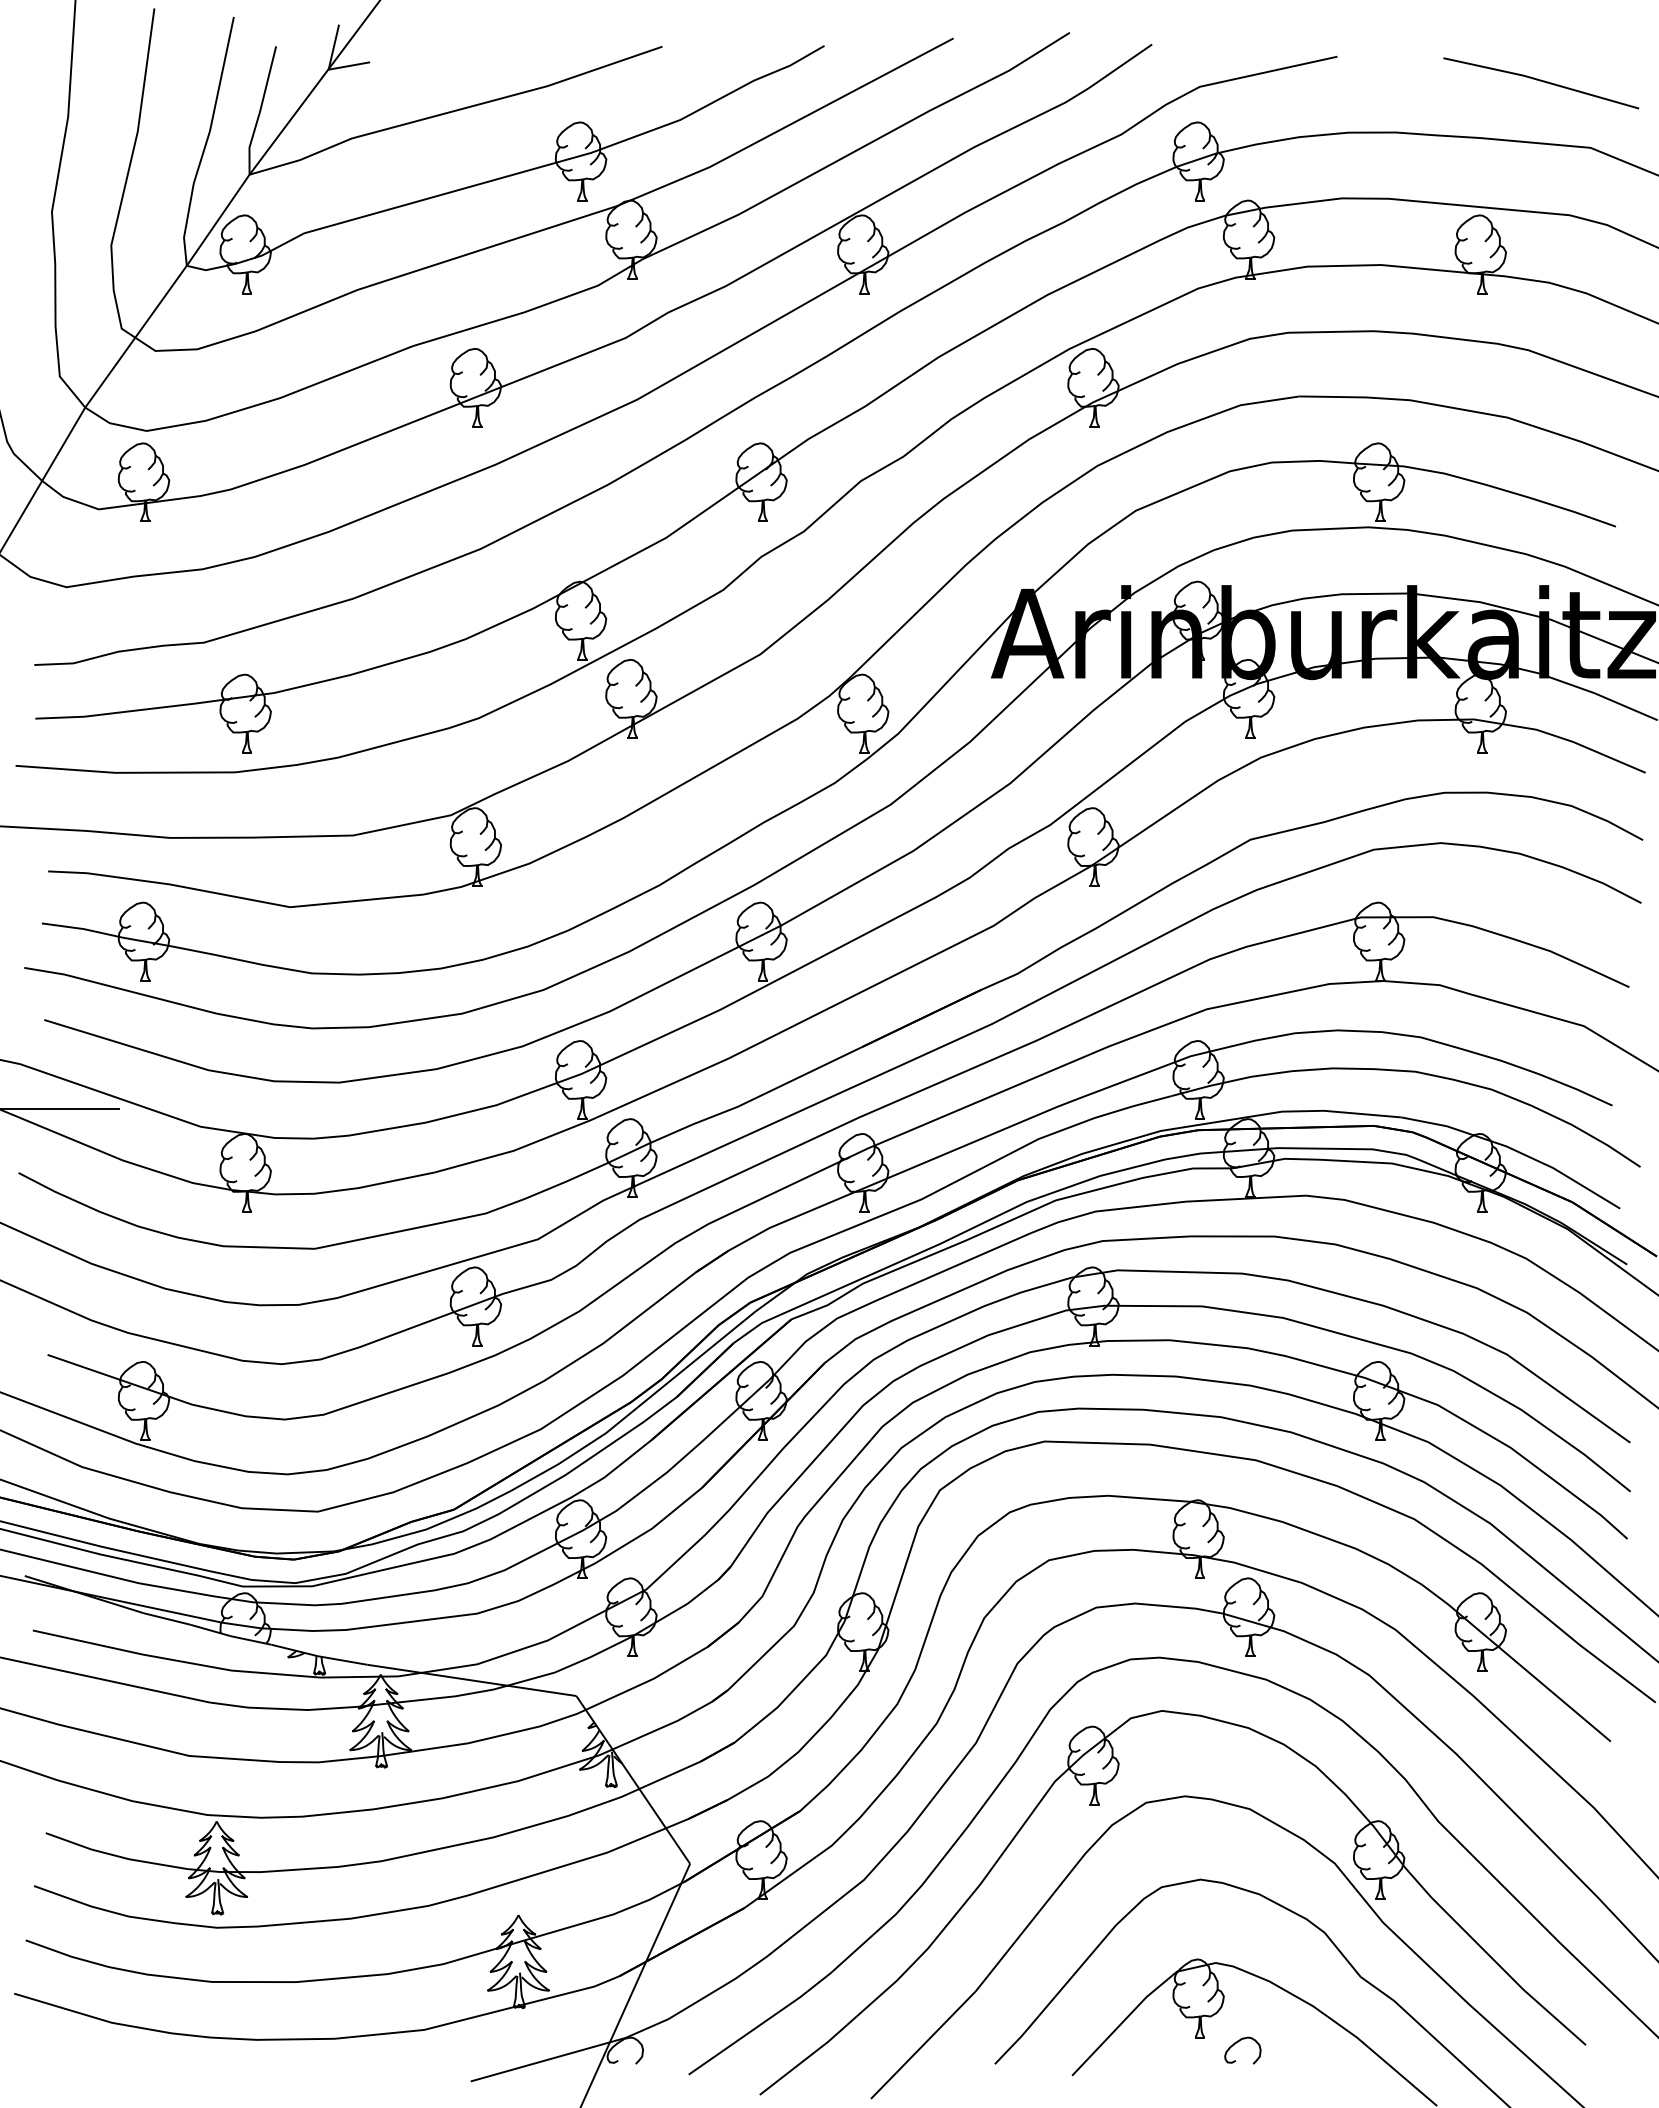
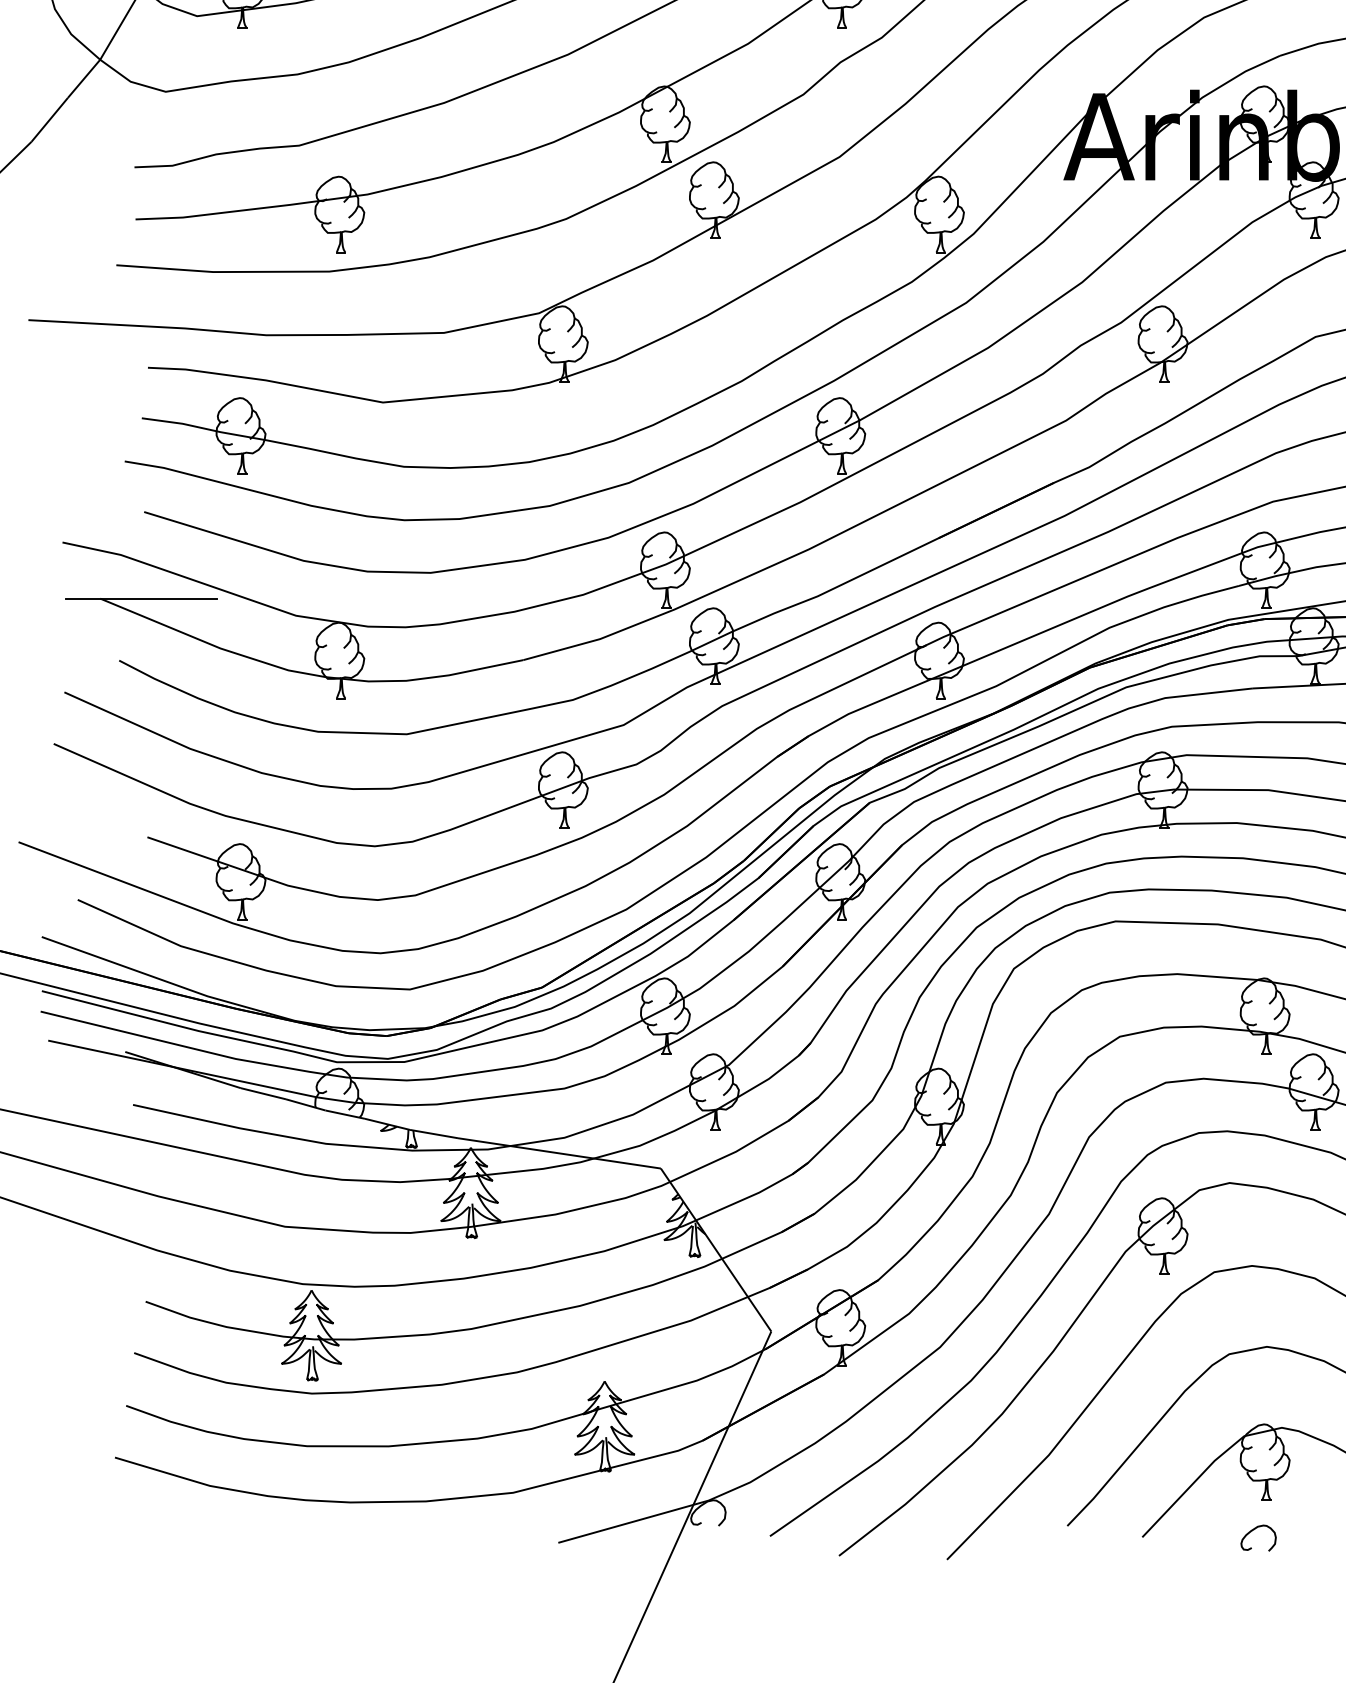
curve: (1238, 2042) -> (1254, 1530), moved

